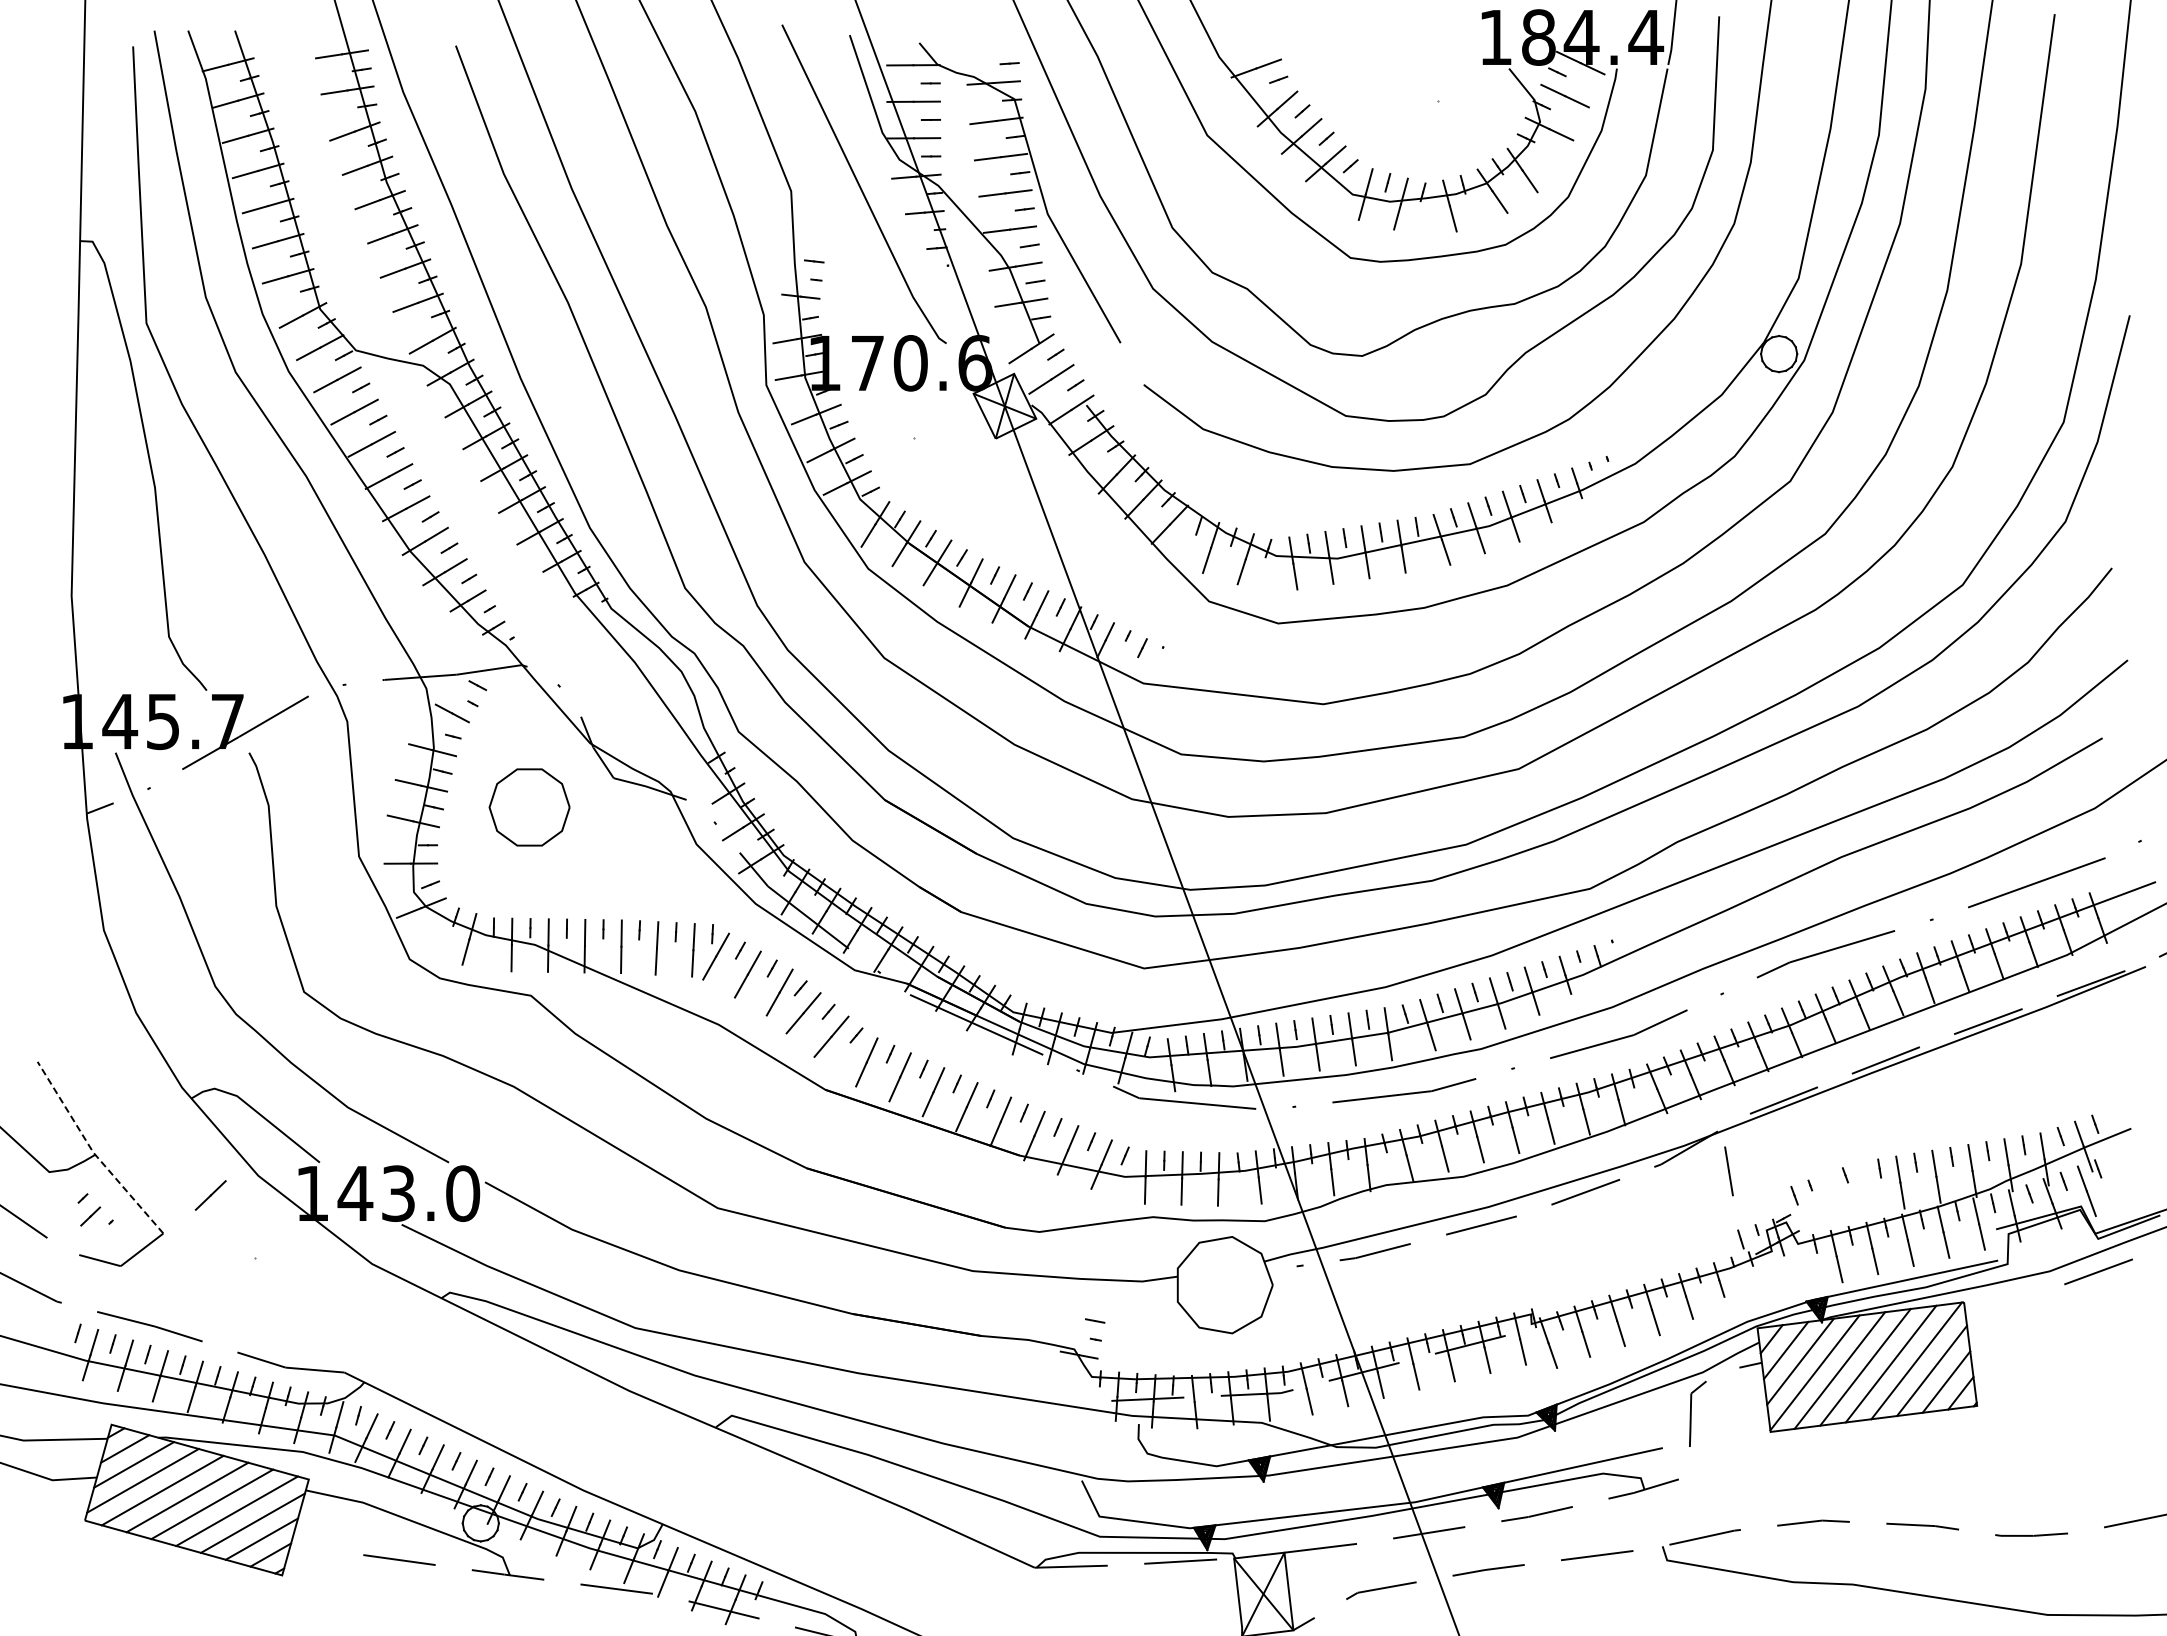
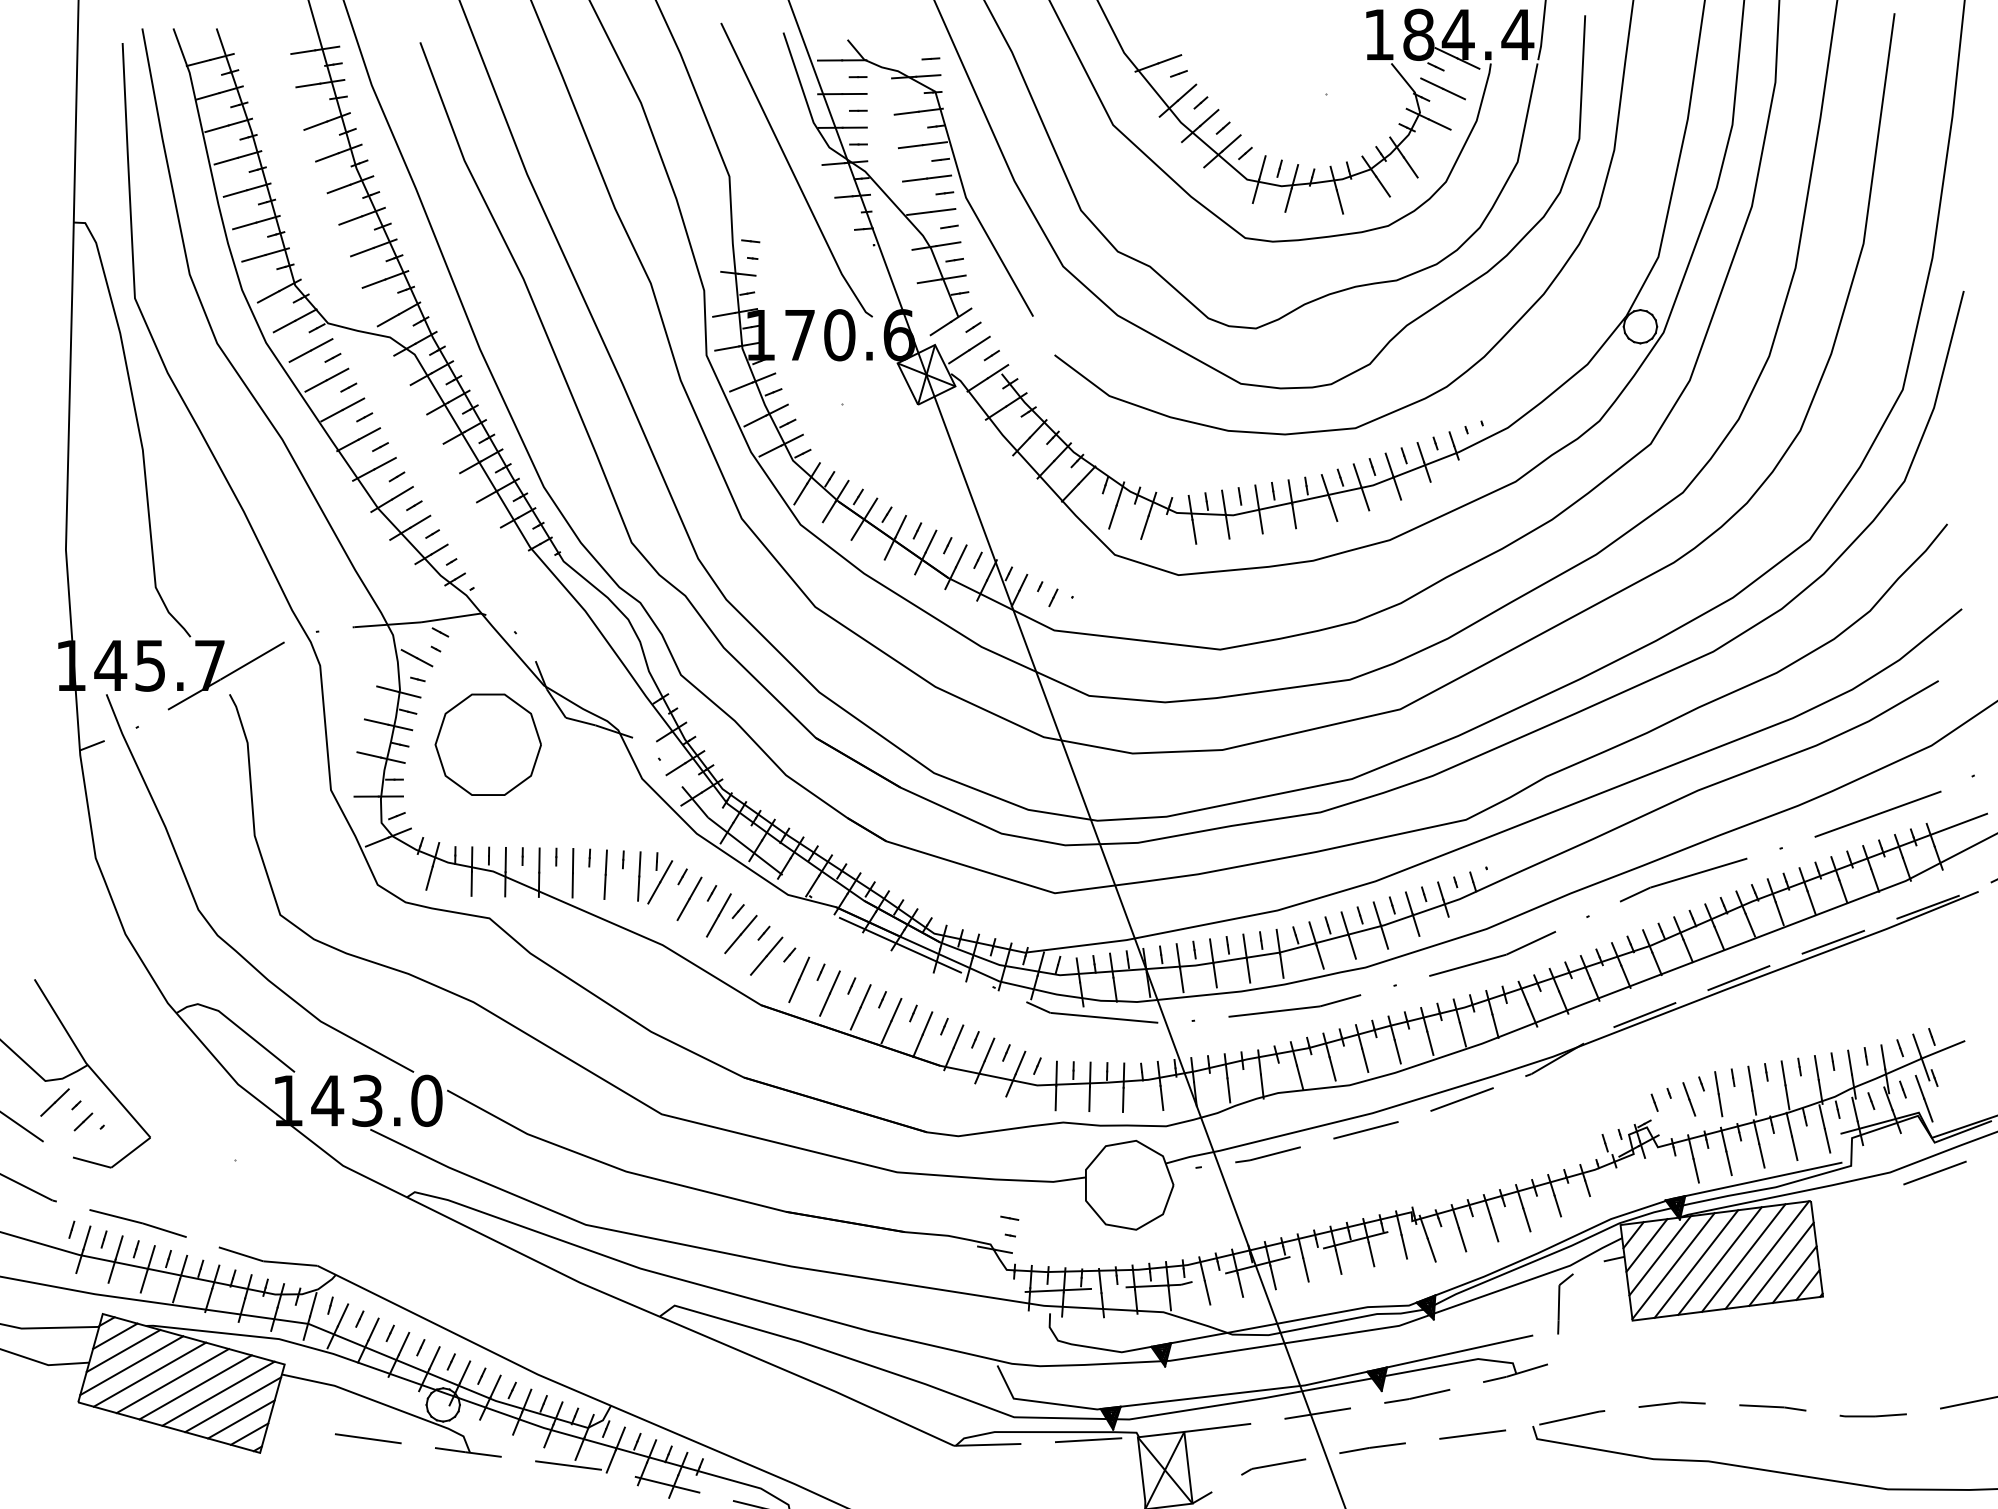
part: (529, 807) -> (488, 744), size x1.43
line: (93, 1152) -> (86, 1062), dashed -> solid
line: (1728, 1171) -> (1718, 1094), moved
line: (1831, 1191) -> (1688, 1098), added
line: (210, 1195) -> (54, 1102), moved

